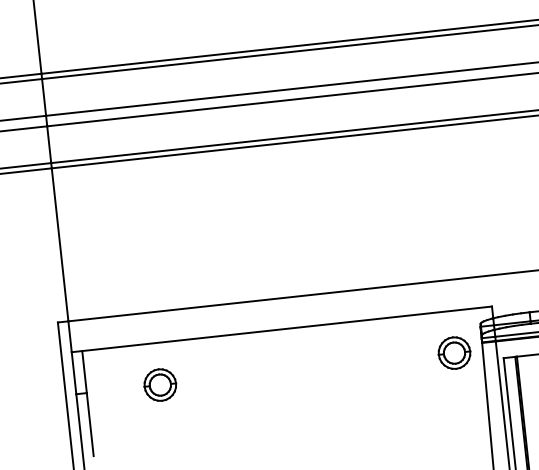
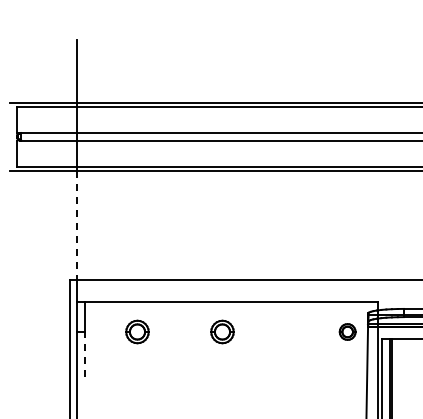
line: (60, 245) -> (77, 225), solid -> dashed
part: (454, 352) -> (347, 331), size x0.7
part: (279, 371) -> (222, 331), added
line: (89, 424) -> (84, 354), solid -> dashed

